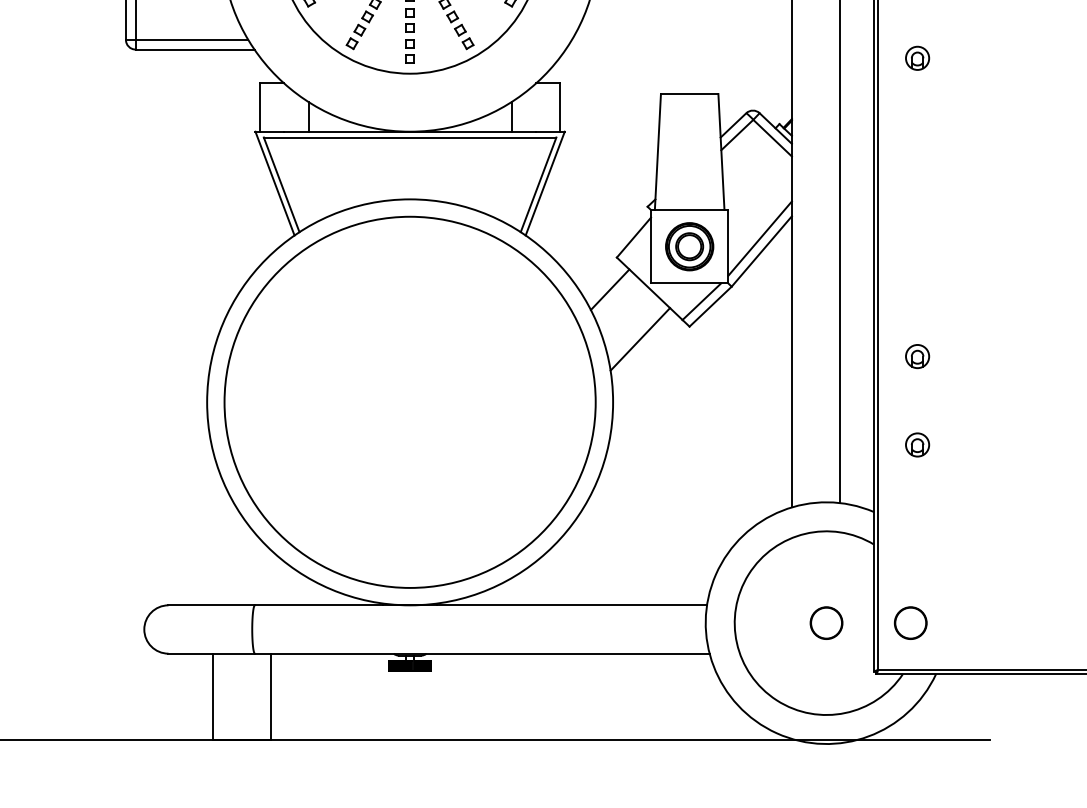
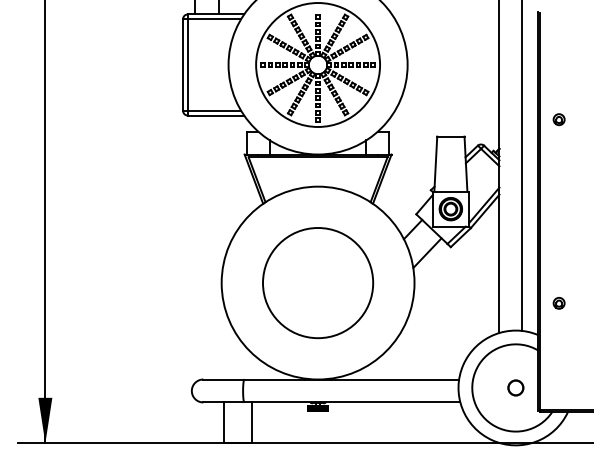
part: (916, 356) -> (558, 261), removed
circle: (410, 403) -> (318, 283), size x0.62
circle: (909, 622) -> (555, 387), removed

